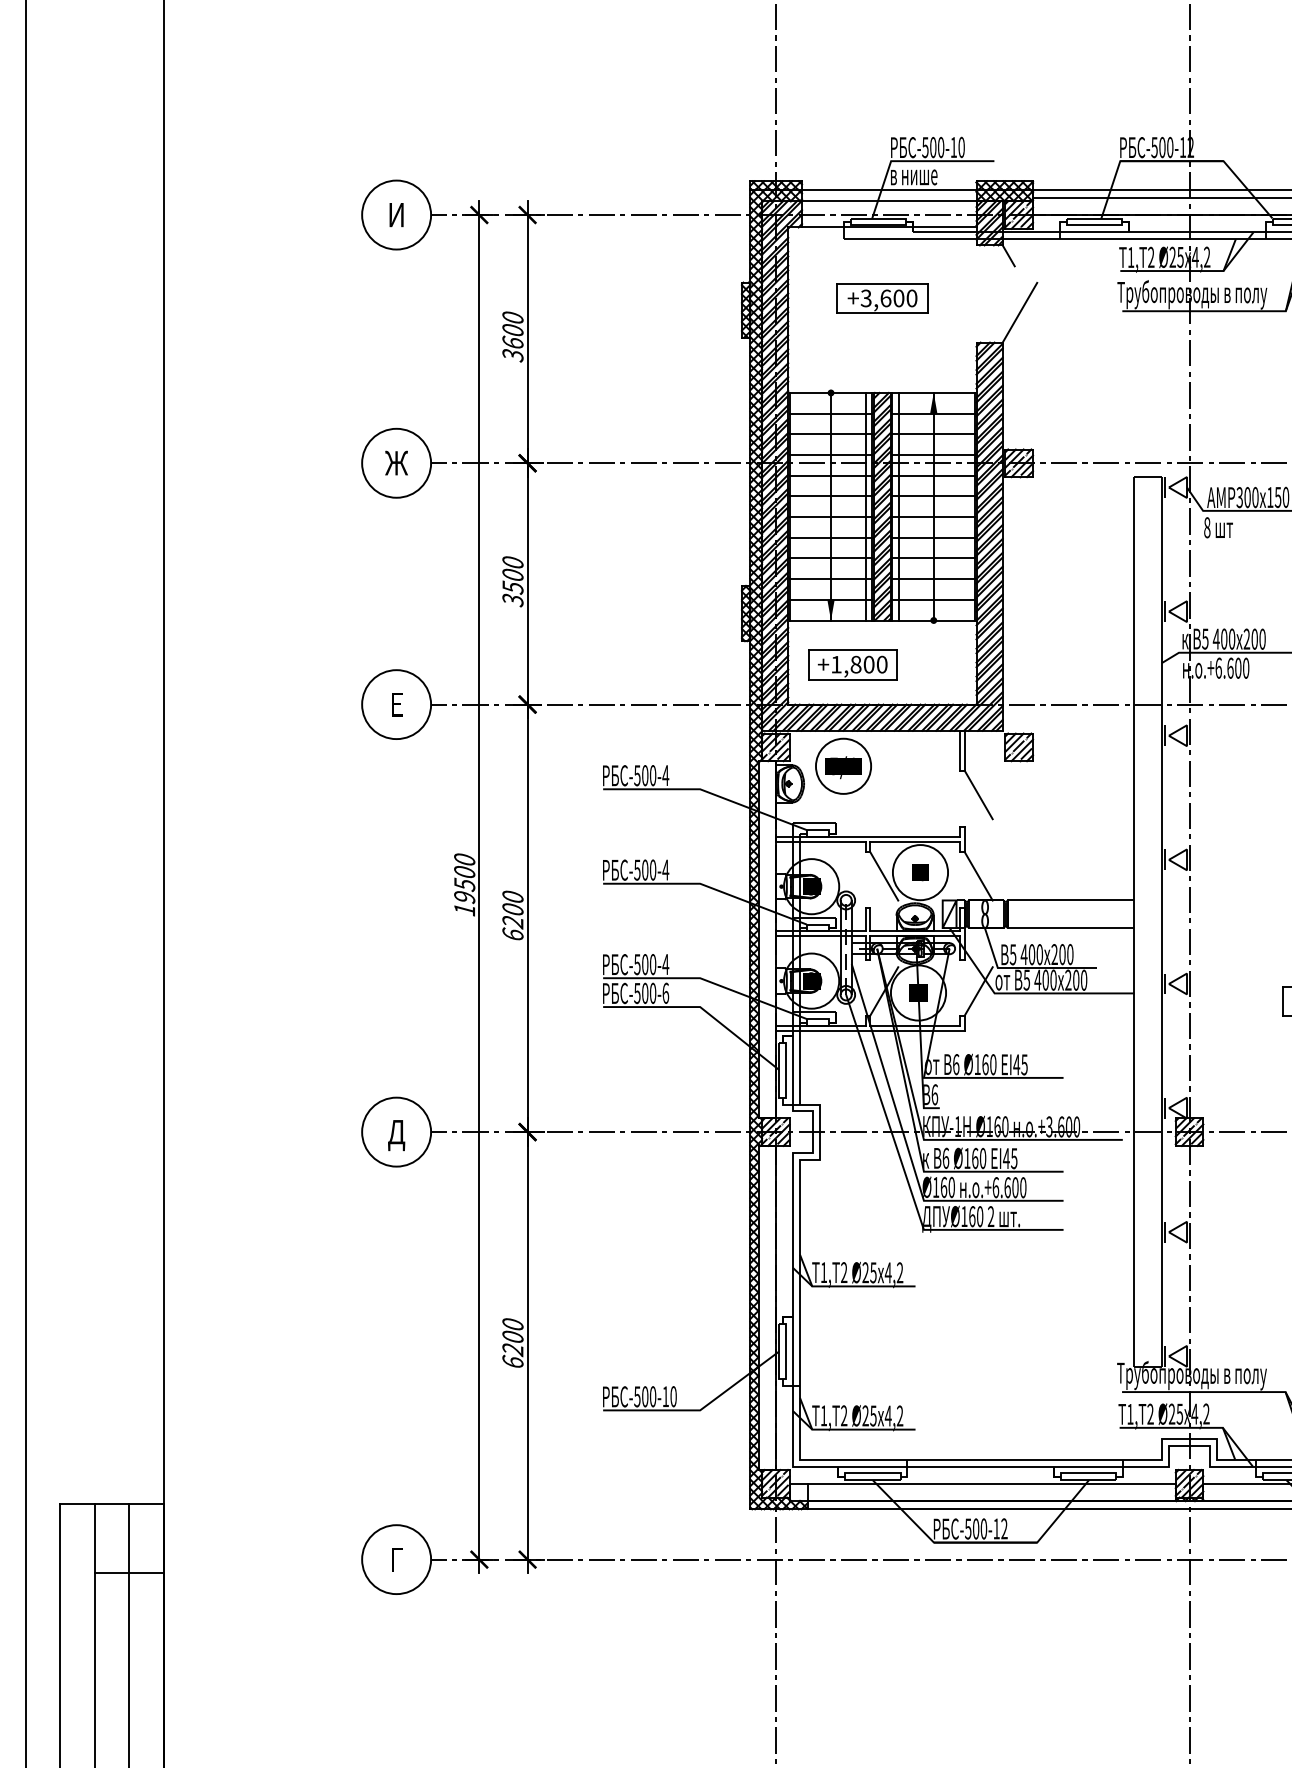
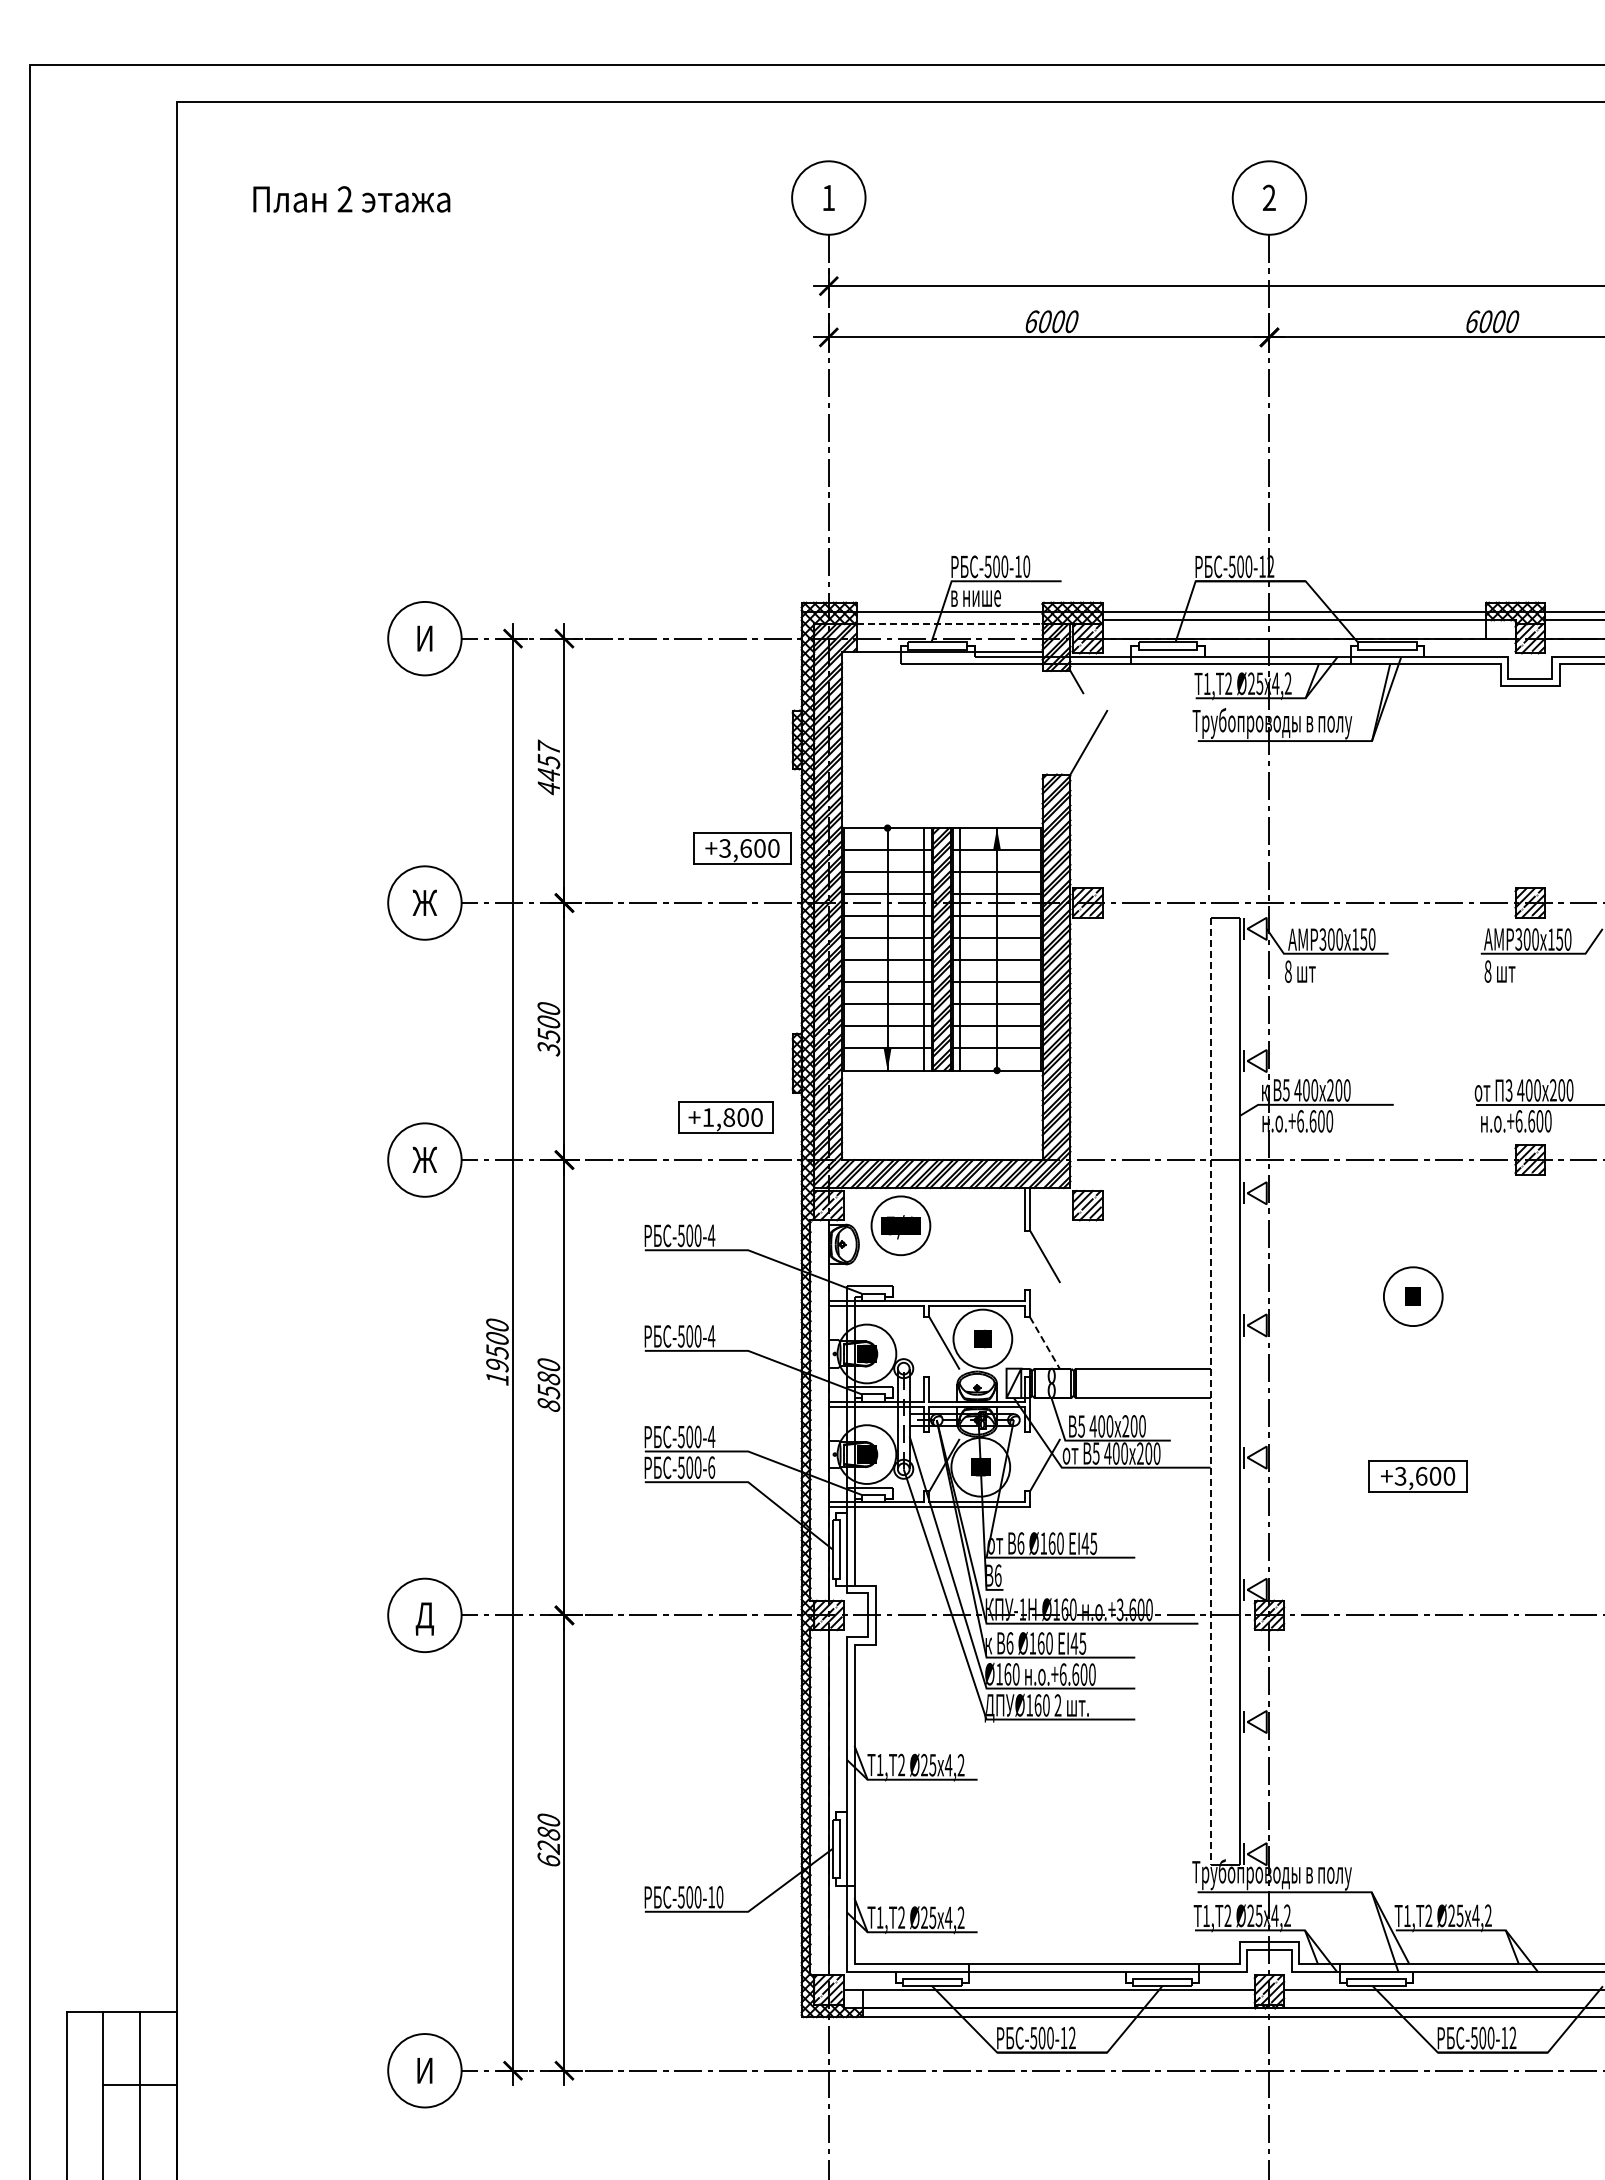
line: (889, 200) -> (949, 623), solid -> dashed
part: (882, 298) -> (742, 848), moved
text: (512, 336) -> (548, 767), 3600 -> 4457
part: (852, 664) -> (725, 1117), moved
text: (396, 704) -> (424, 1159), Е -> Ж
line: (978, 876) -> (1044, 1343), solid -> dashed
text: (512, 921) -> (548, 1391), 6200 -> 8580
line: (1134, 921) -> (1210, 1391), solid -> dashed
text: (512, 1336) -> (548, 1833), 6200 -> 6280
text: (396, 1559) -> (424, 2070), Г -> И

